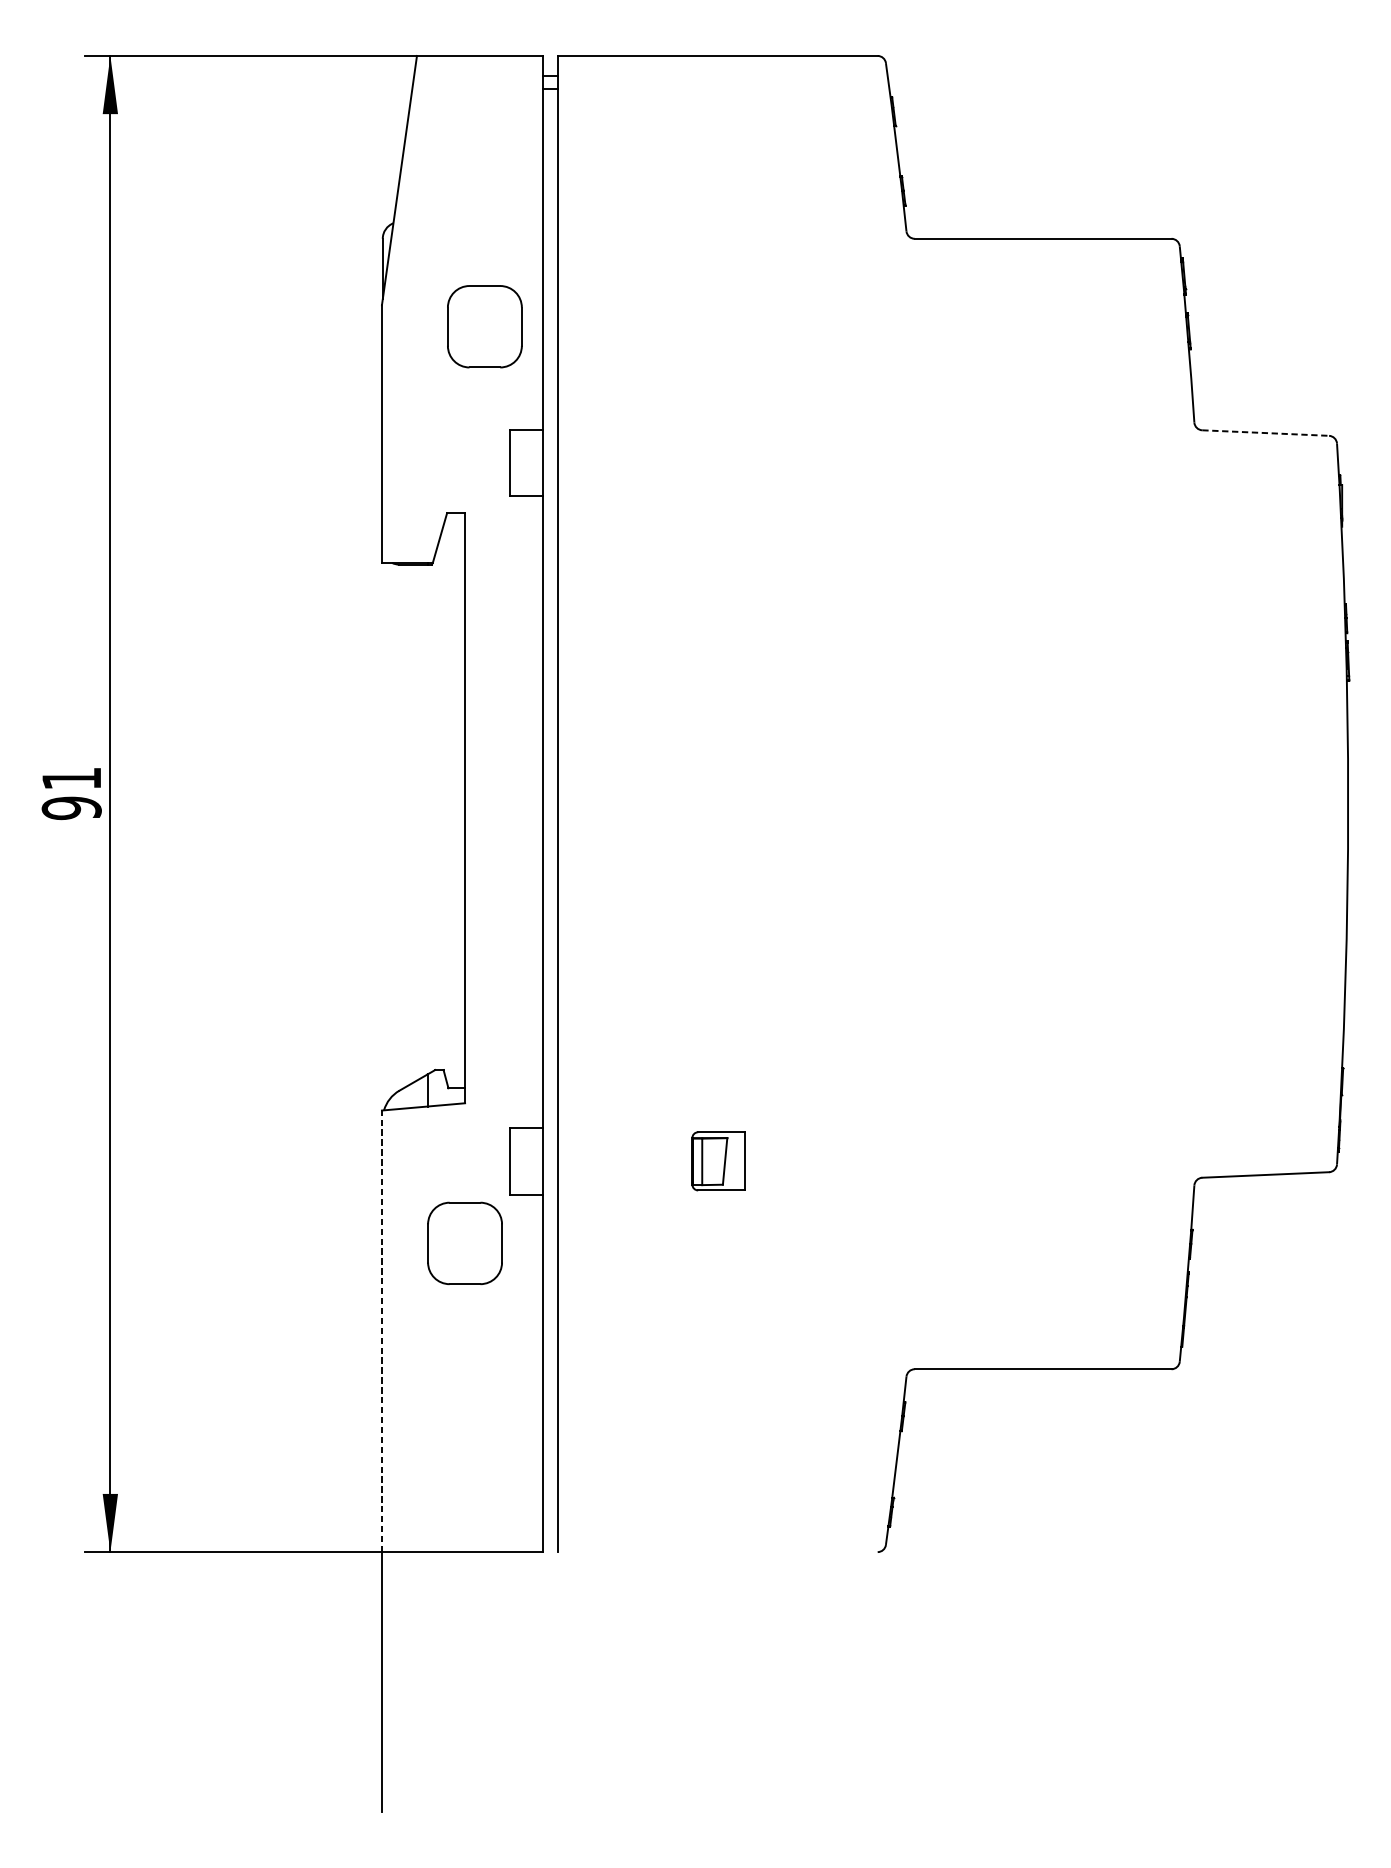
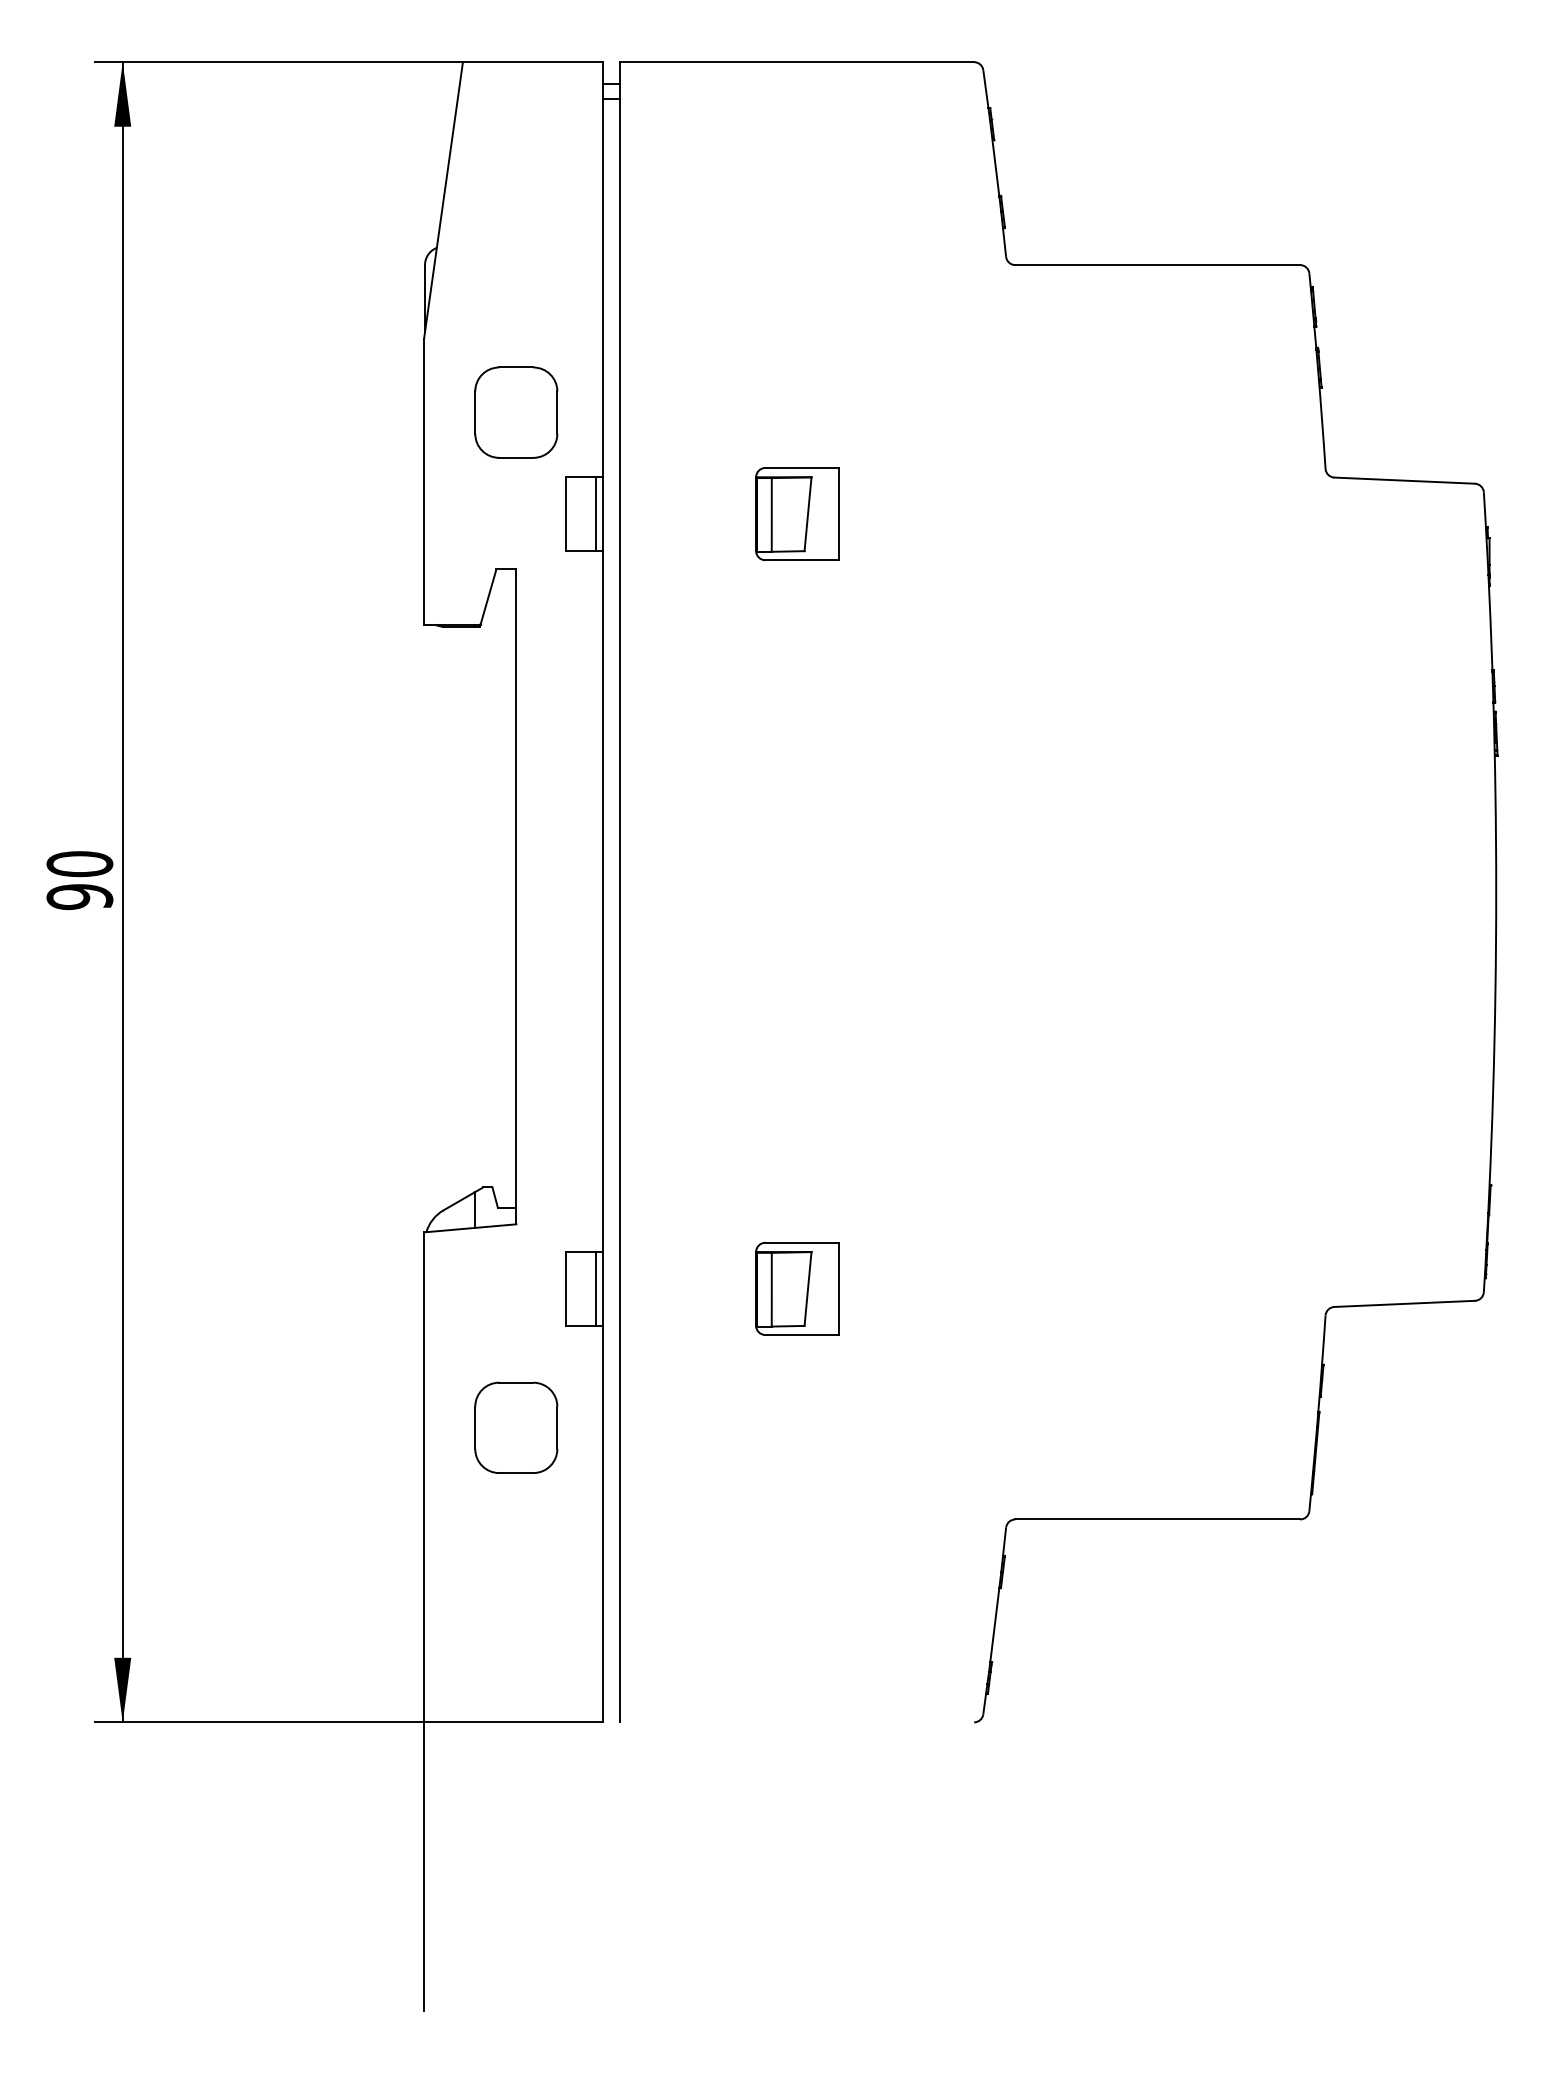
part: (485, 326) -> (516, 412), moved
line: (1266, 432) -> (1405, 480), dashed -> solid
line: (536, 463) -> (595, 514), added
part: (718, 463) -> (797, 514), added
text: (71, 778) -> (79, 864), 91 -> 90
line: (536, 1161) -> (595, 1288), added
part: (718, 1161) -> (797, 1288), size x1.43
part: (465, 1243) -> (516, 1427), moved
line: (382, 1331) -> (424, 1477), dashed -> solid

